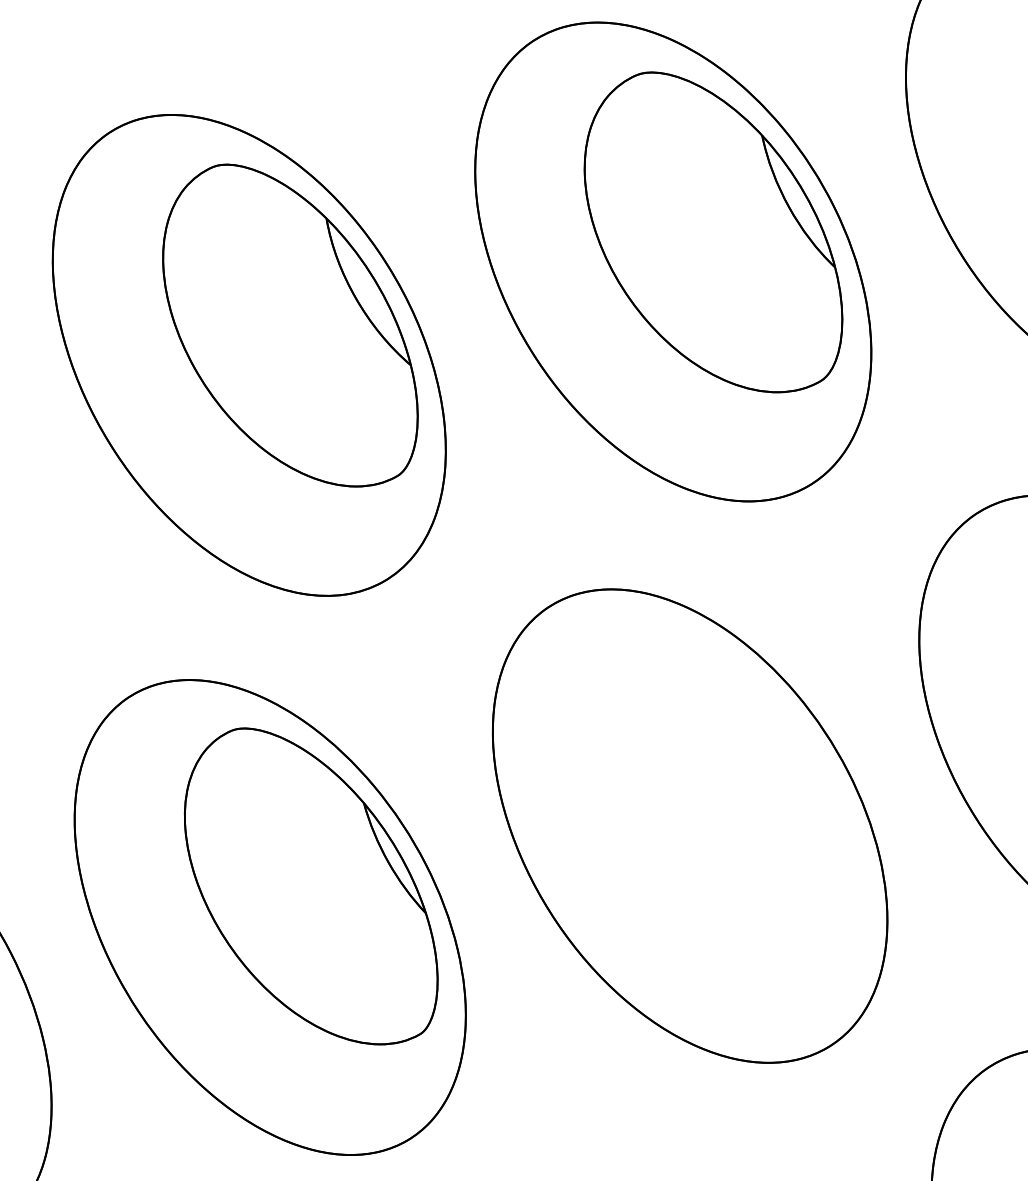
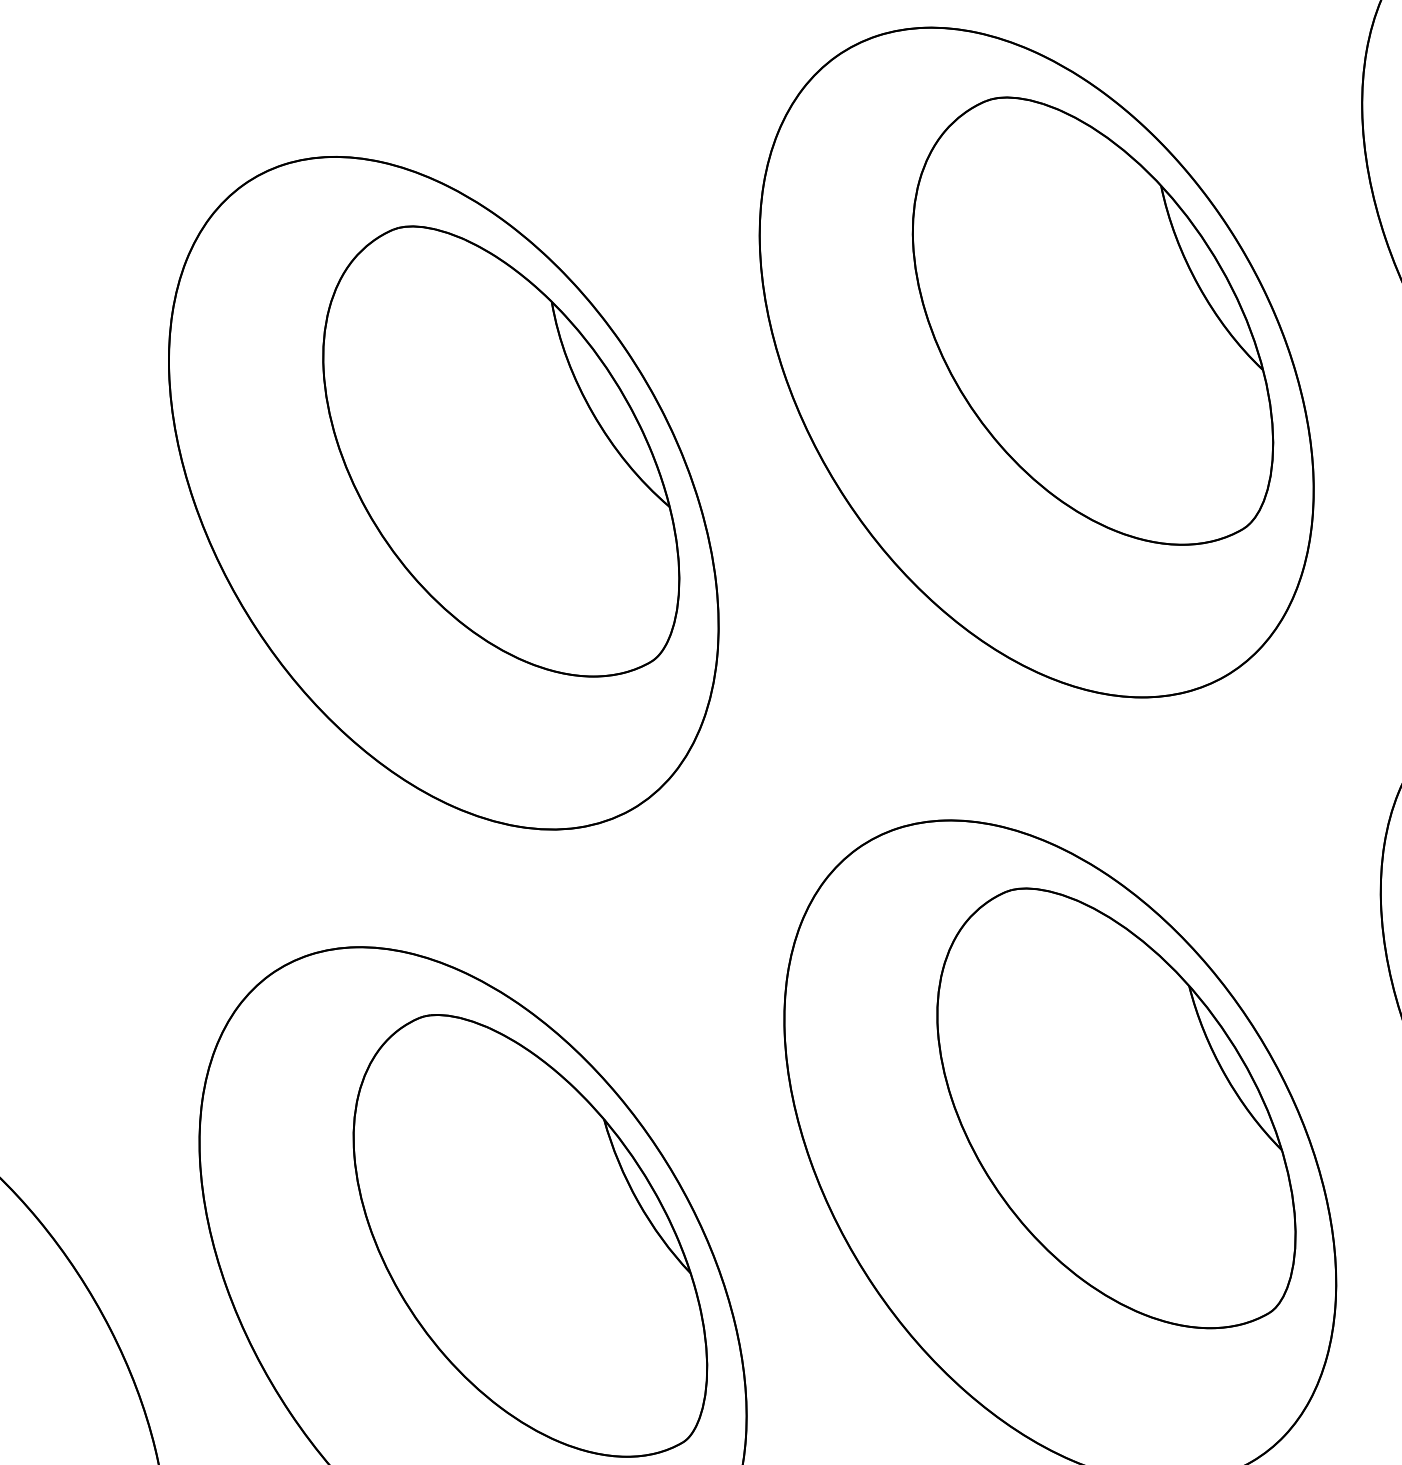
part: (730, 795) -> (1116, 1108), added

